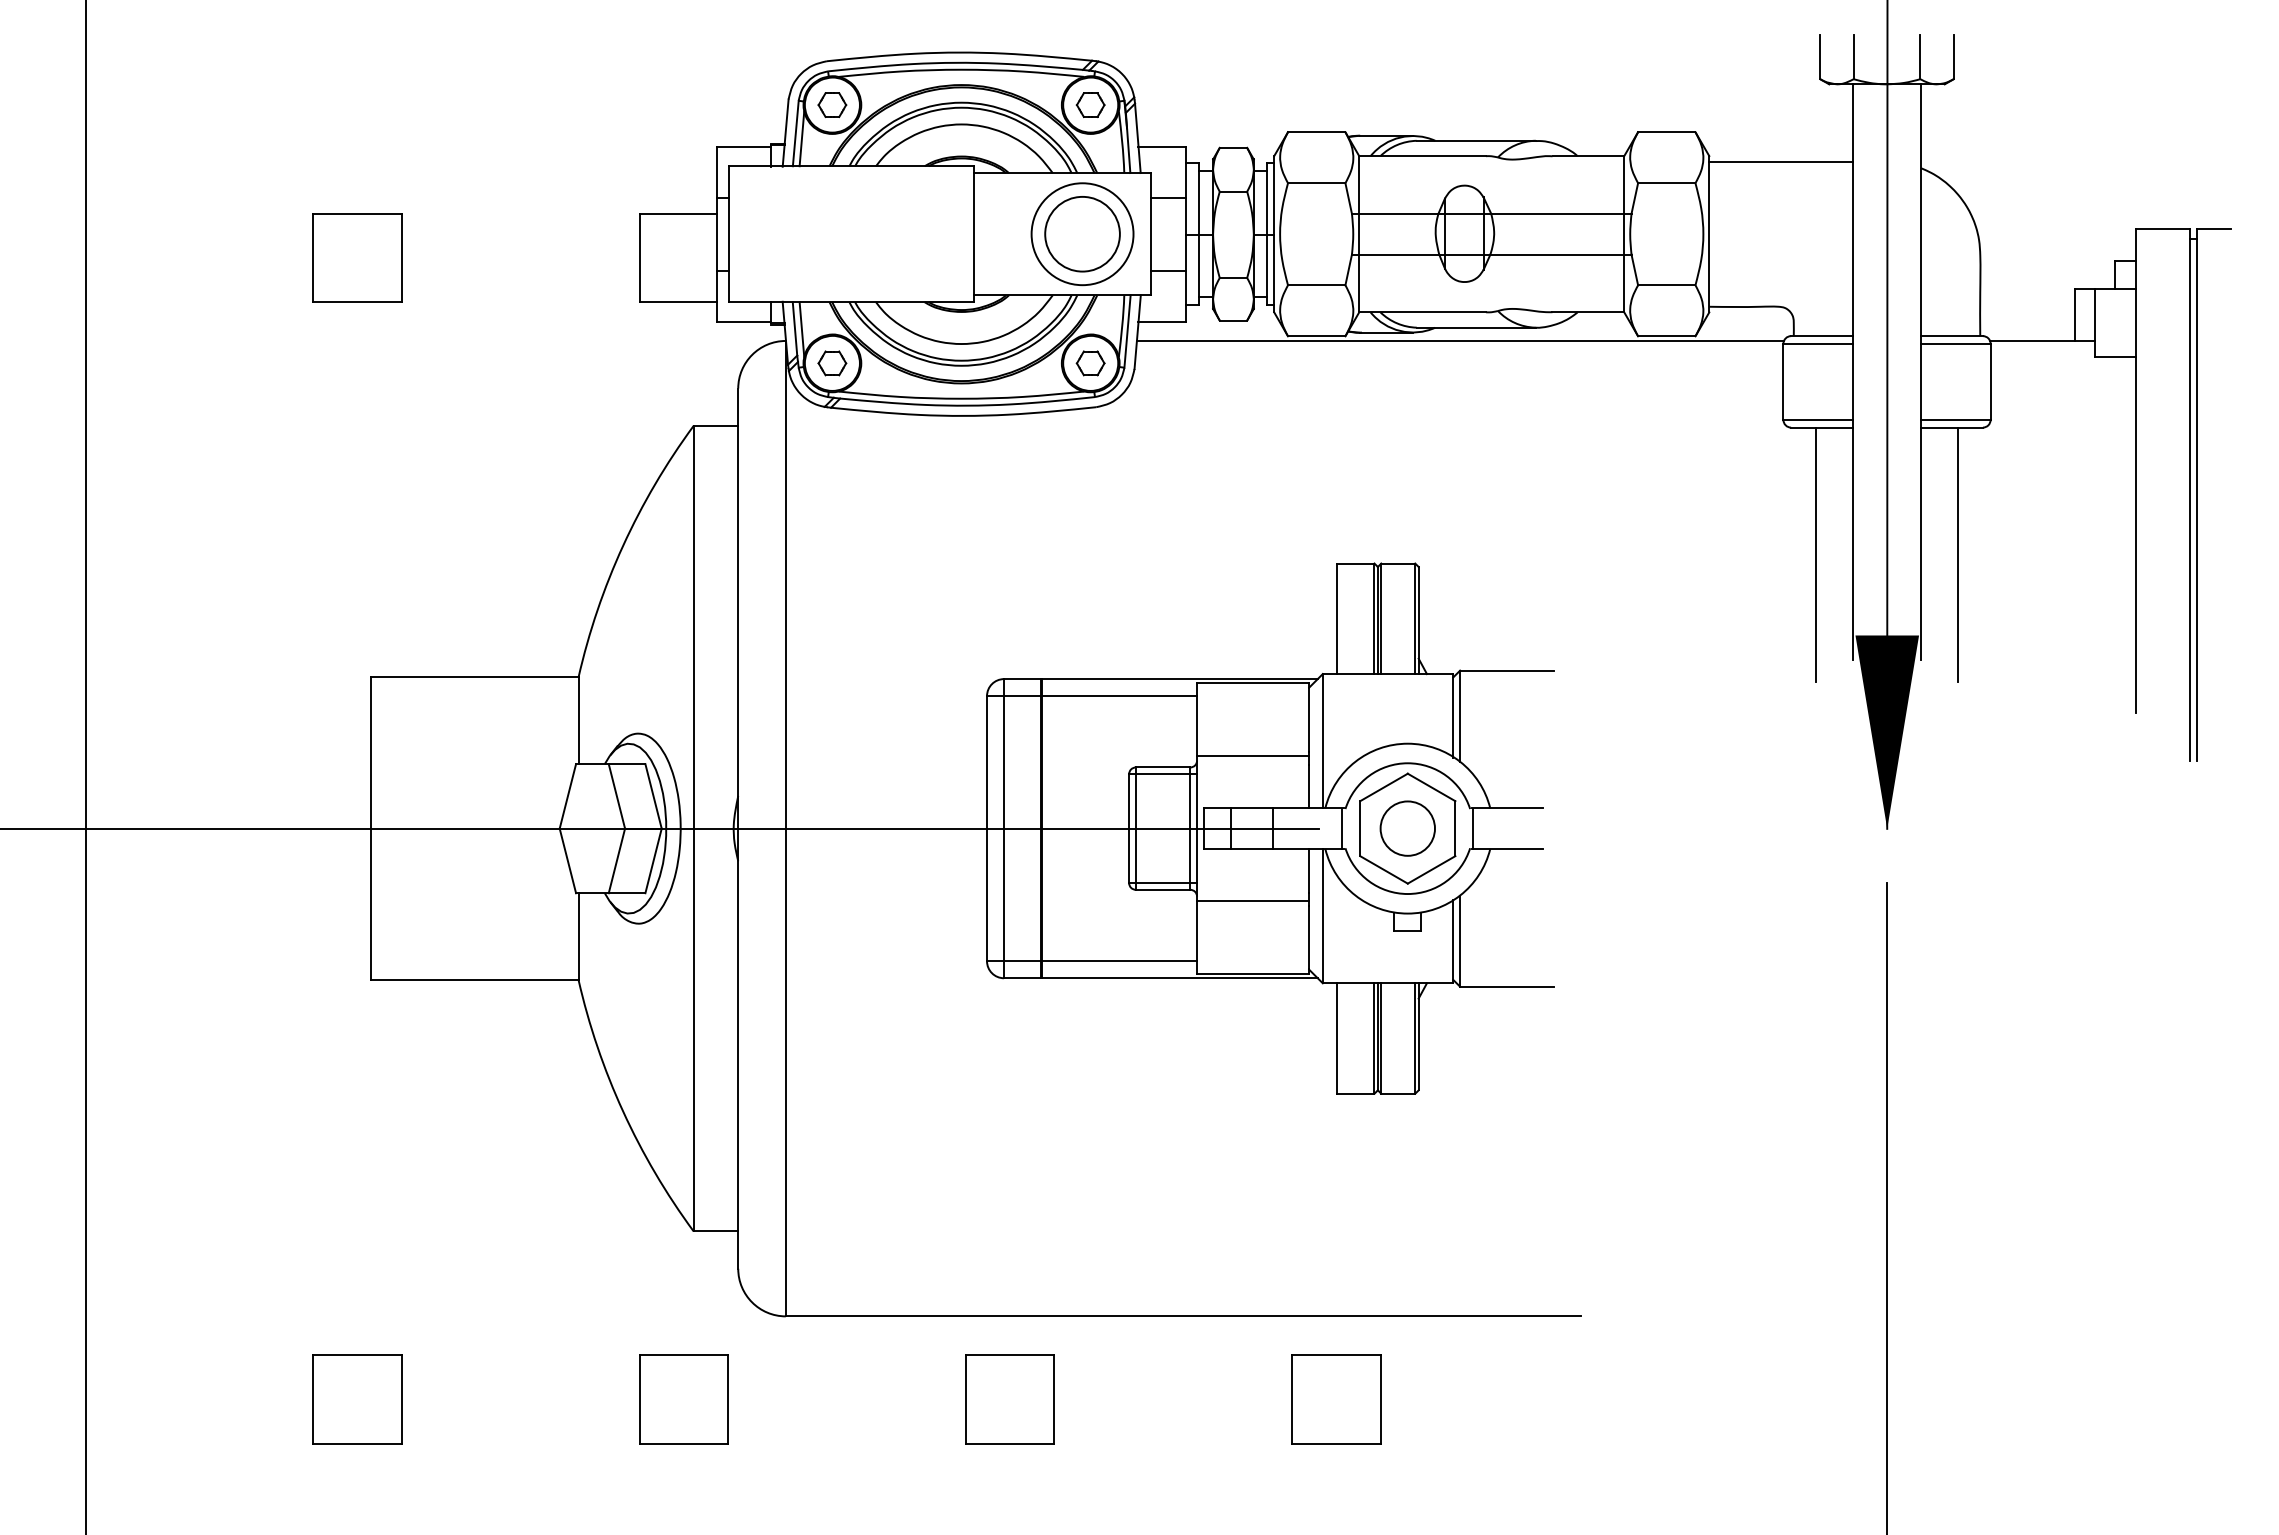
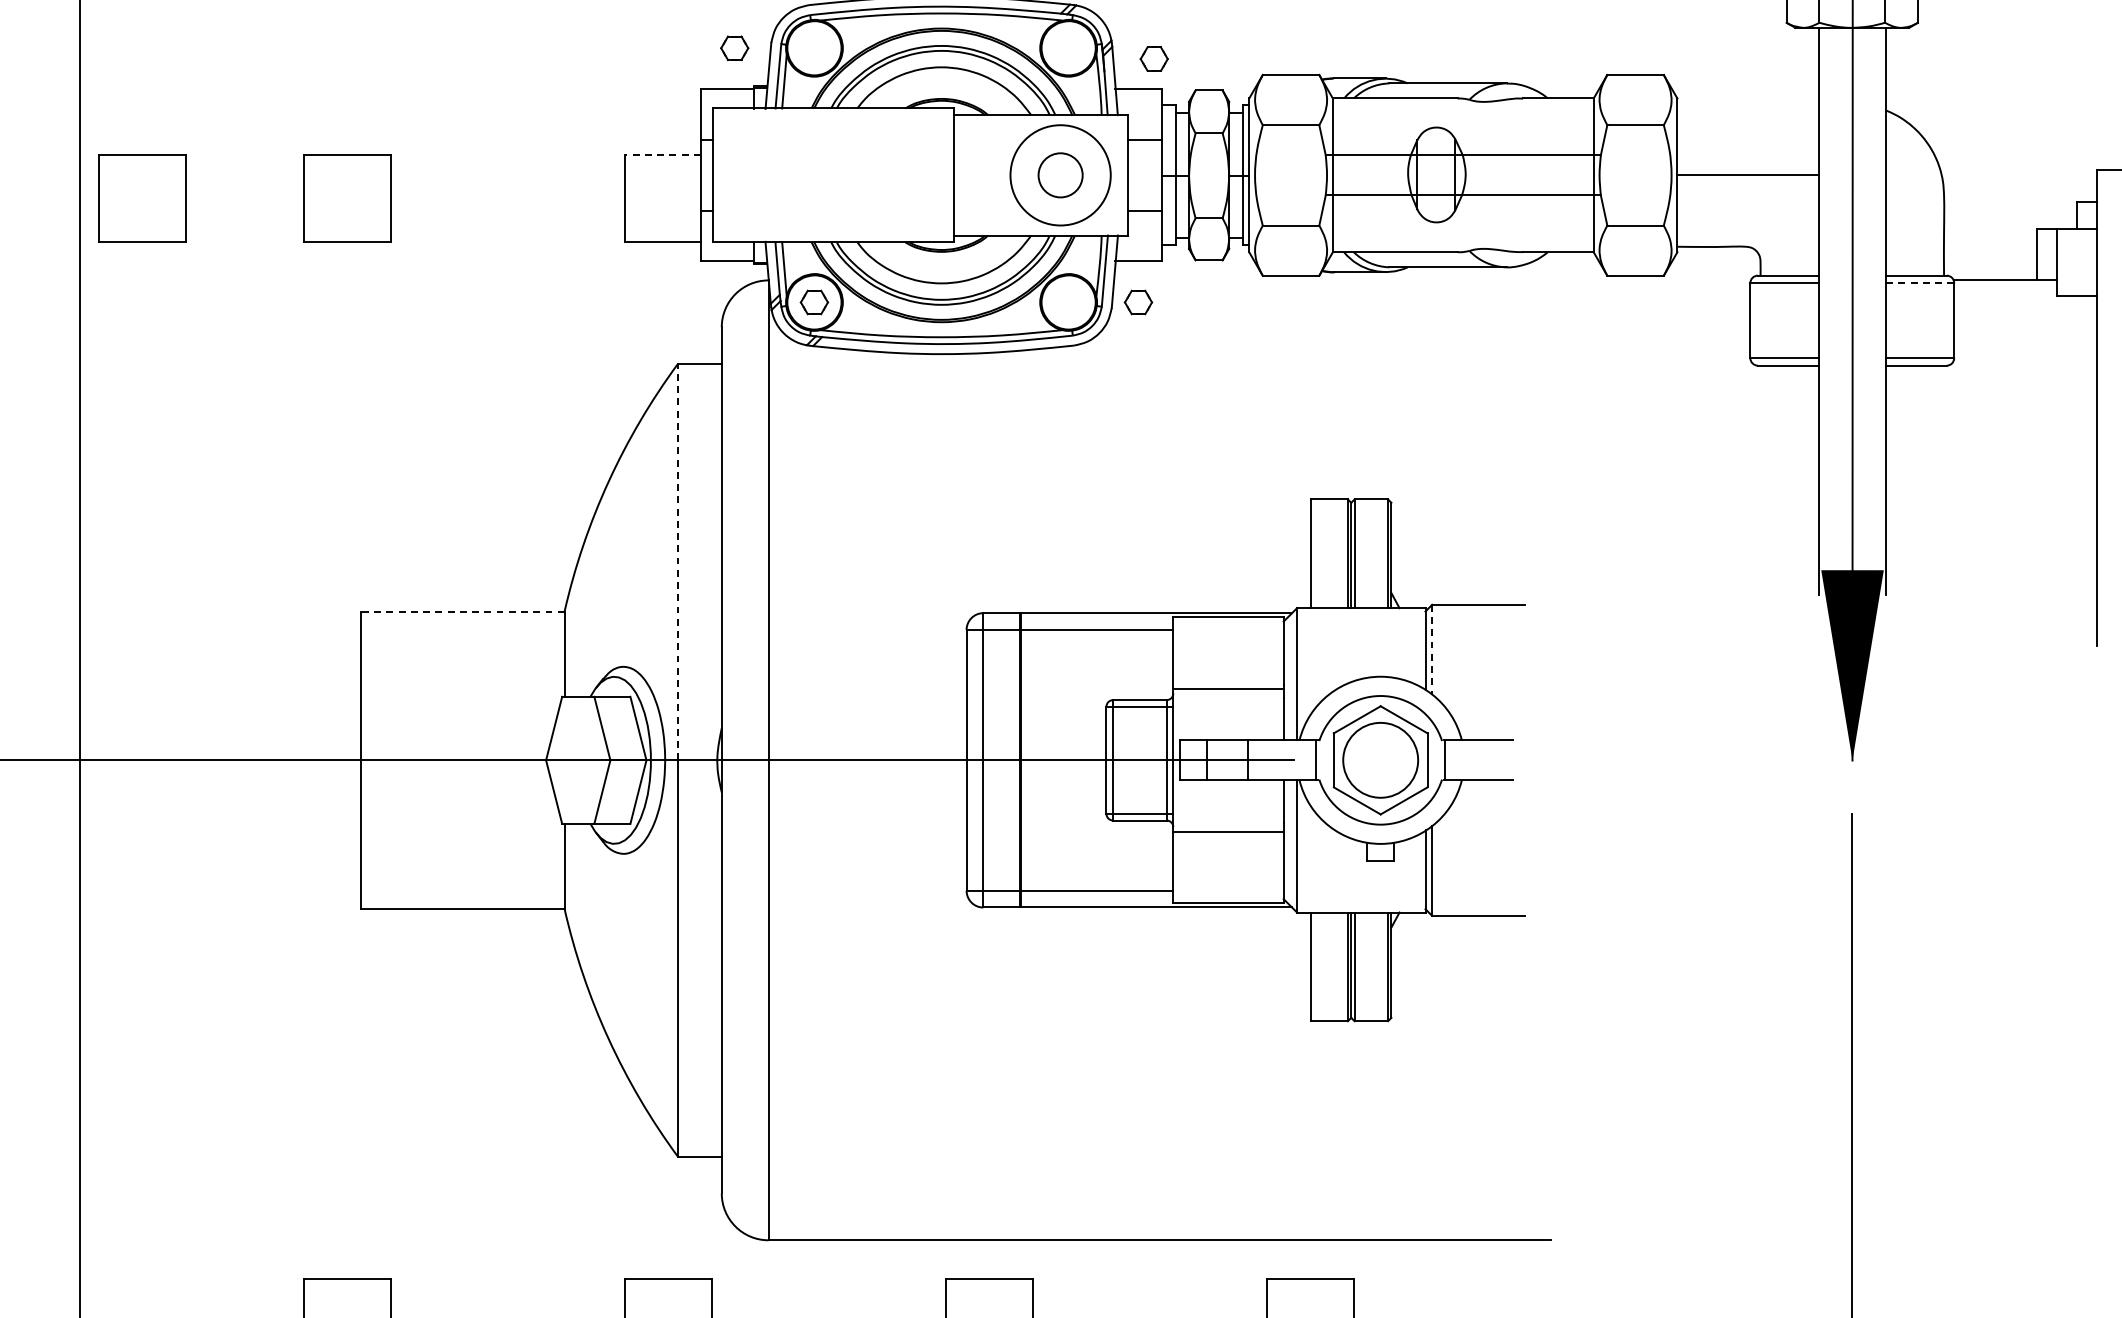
part: (832, 104) -> (734, 47), moved
part: (1090, 104) -> (1154, 58), moved
line: (1781, 161) -> (1748, 174), moved
line: (678, 213) -> (662, 154), solid -> dashed
circle: (1082, 233) -> (1060, 174), size x0.6
part: (149, 257) -> (142, 198), added
line: (1459, 340) -> (1431, 279), removed
line: (1955, 343) -> (1919, 282), solid -> dashed
part: (1090, 363) -> (1138, 302), moved
line: (1815, 554) -> (1781, 490), removed
line: (1958, 554) -> (1922, 490), removed
line: (693, 626) -> (677, 561), solid -> dashed
line: (474, 677) -> (462, 611), solid -> dashed
line: (1460, 716) -> (1432, 649), solid -> dashed
circle: (1407, 828) -> (1380, 760), size x1.4

